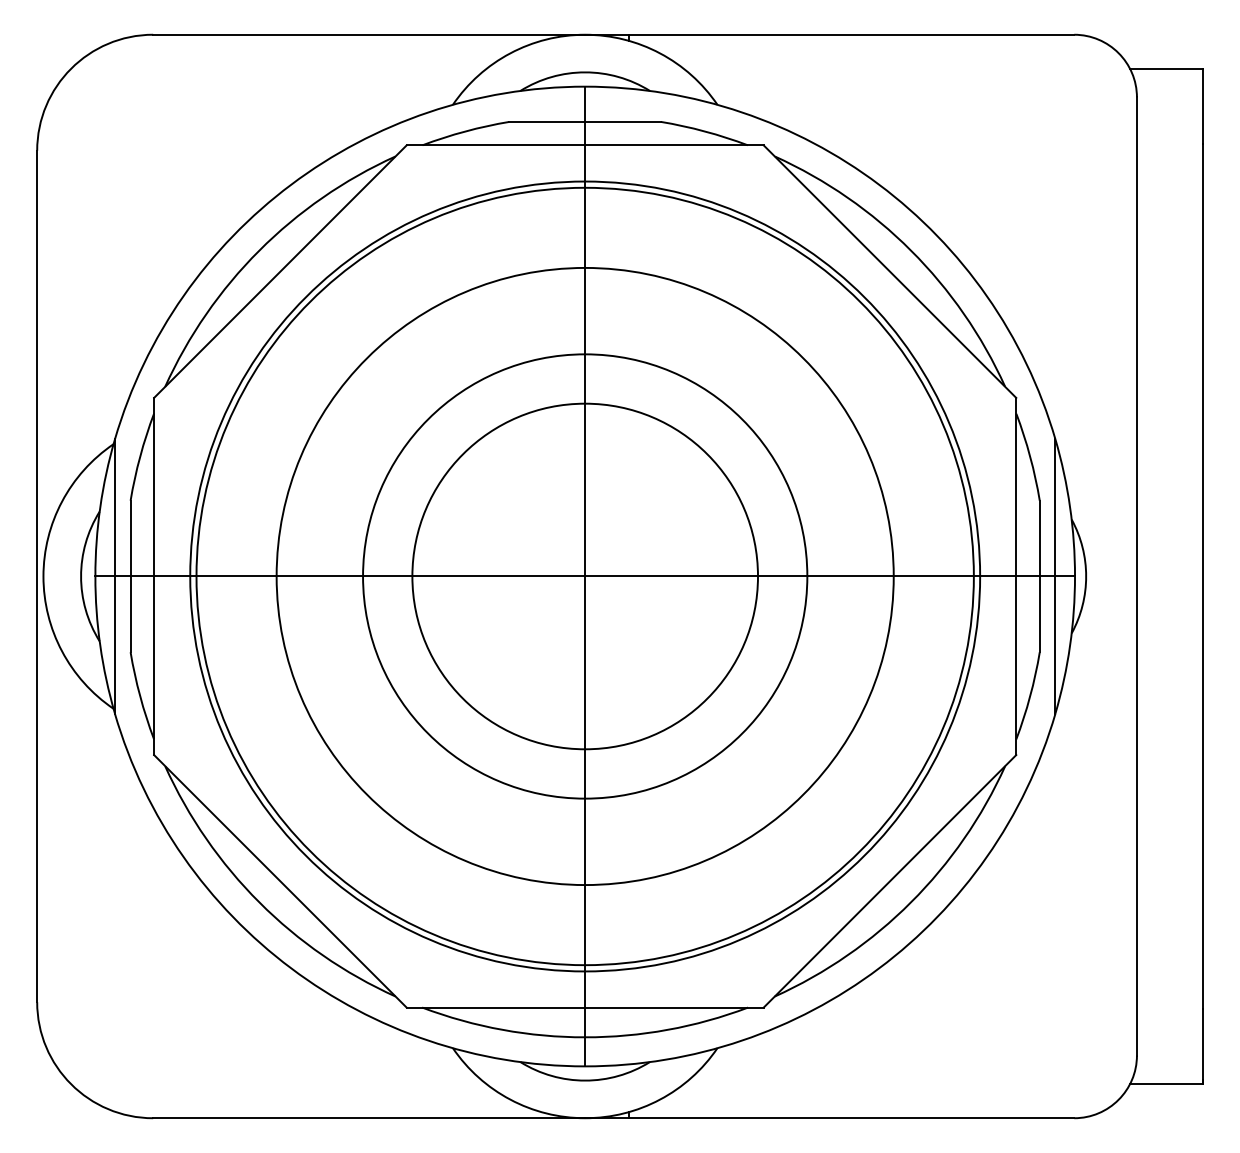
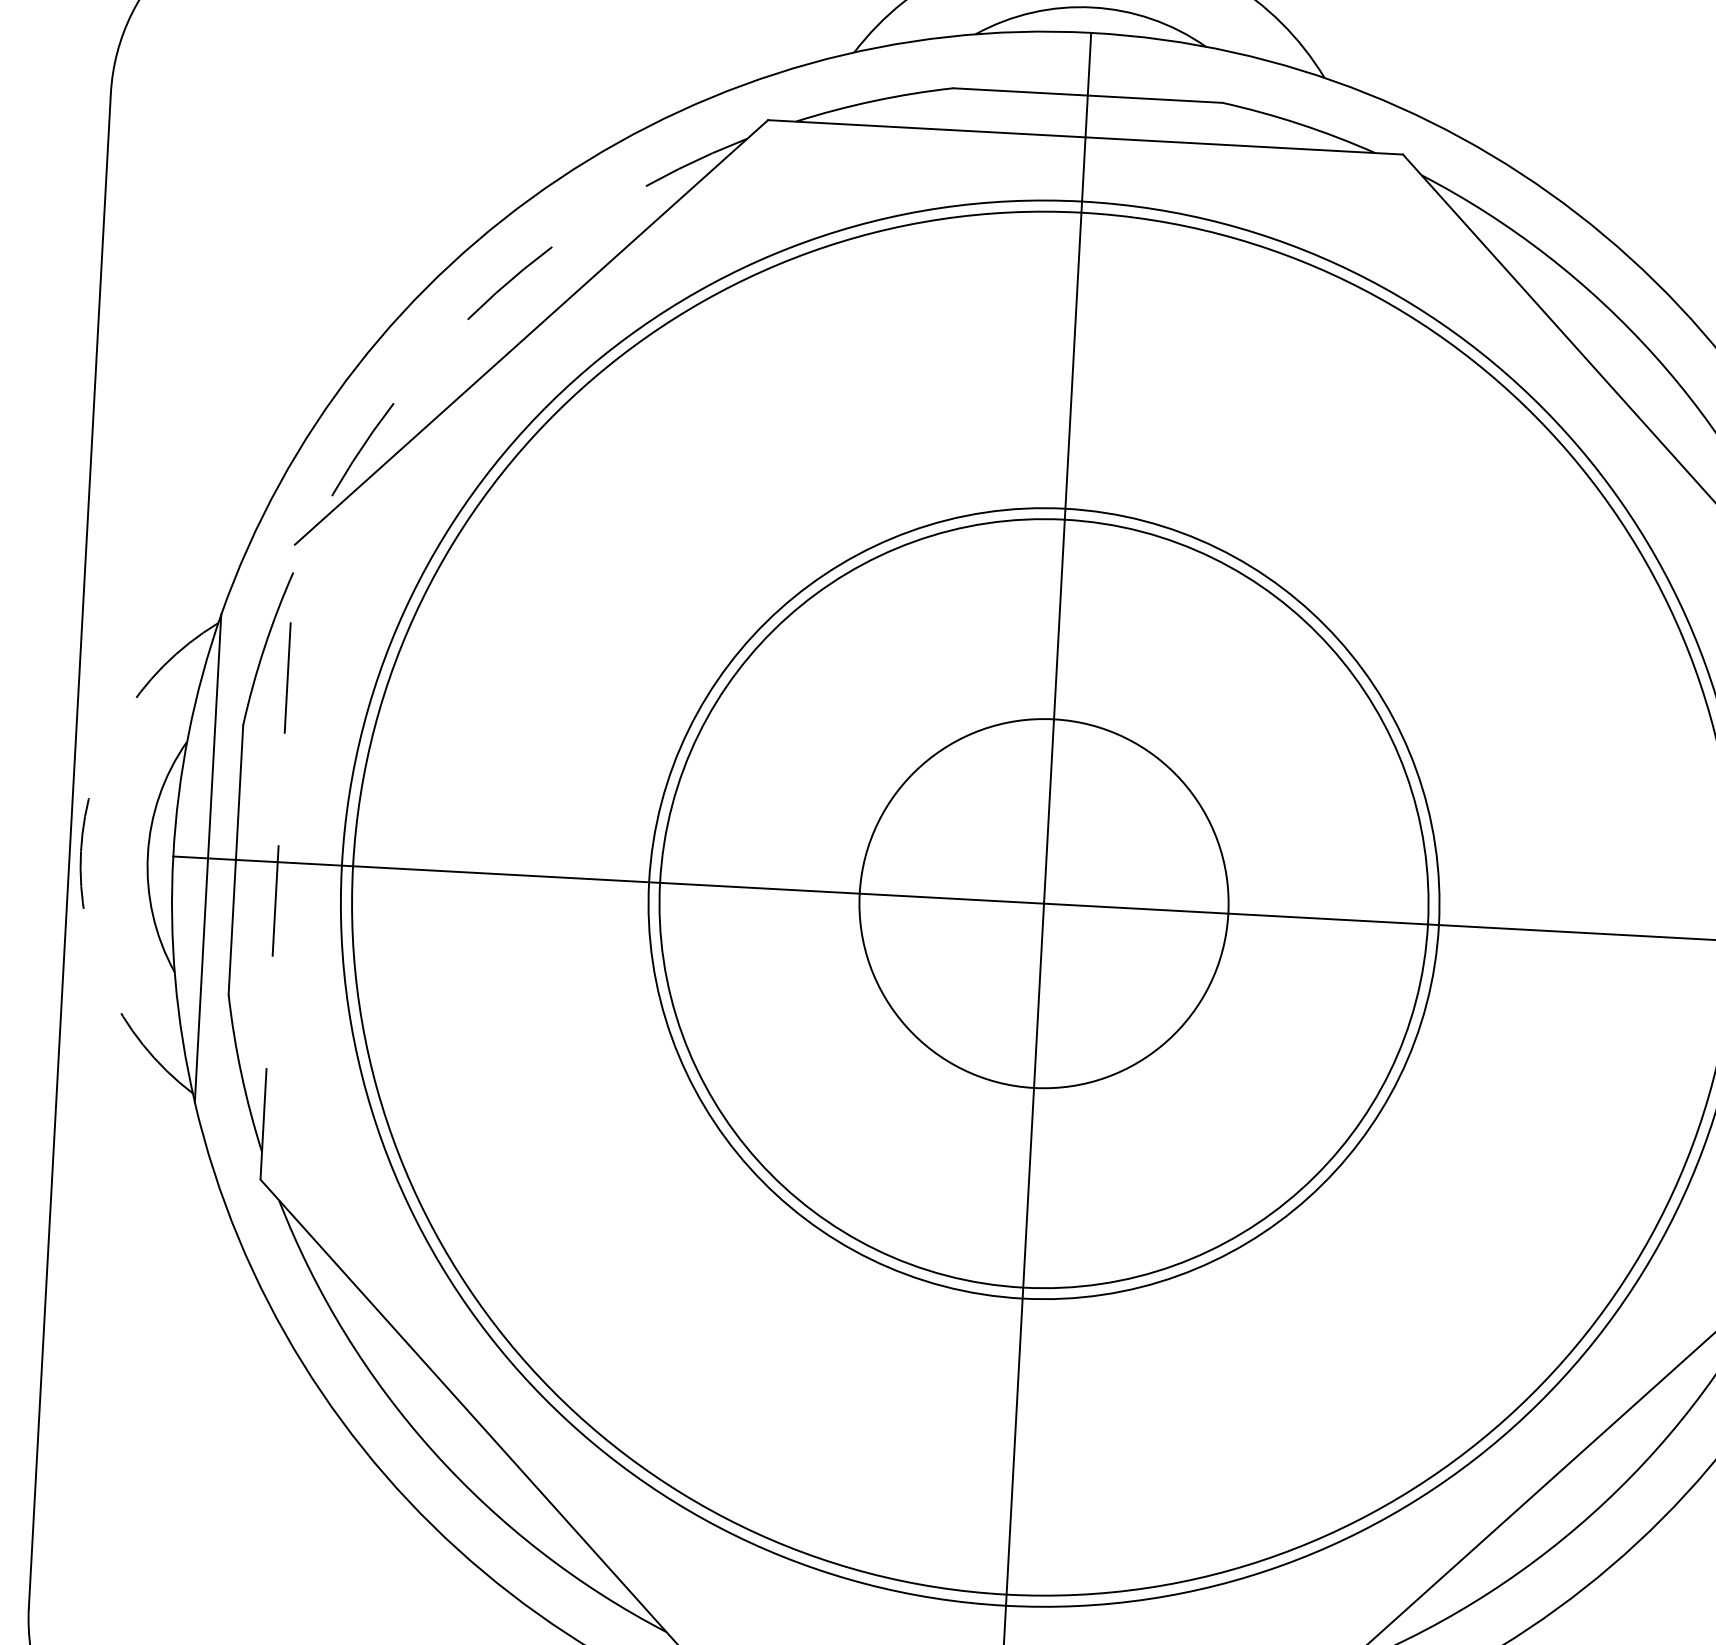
arc: (259, 250) -> (496, 292), solid -> dashed
arc: (43, 576) -> (81, 851), solid -> dashed
line: (154, 576) -> (278, 862), solid -> dashed
circle: (584, 576) -> (1042, 903), size x0.7
circle: (585, 576) -> (1044, 903), size x0.6

